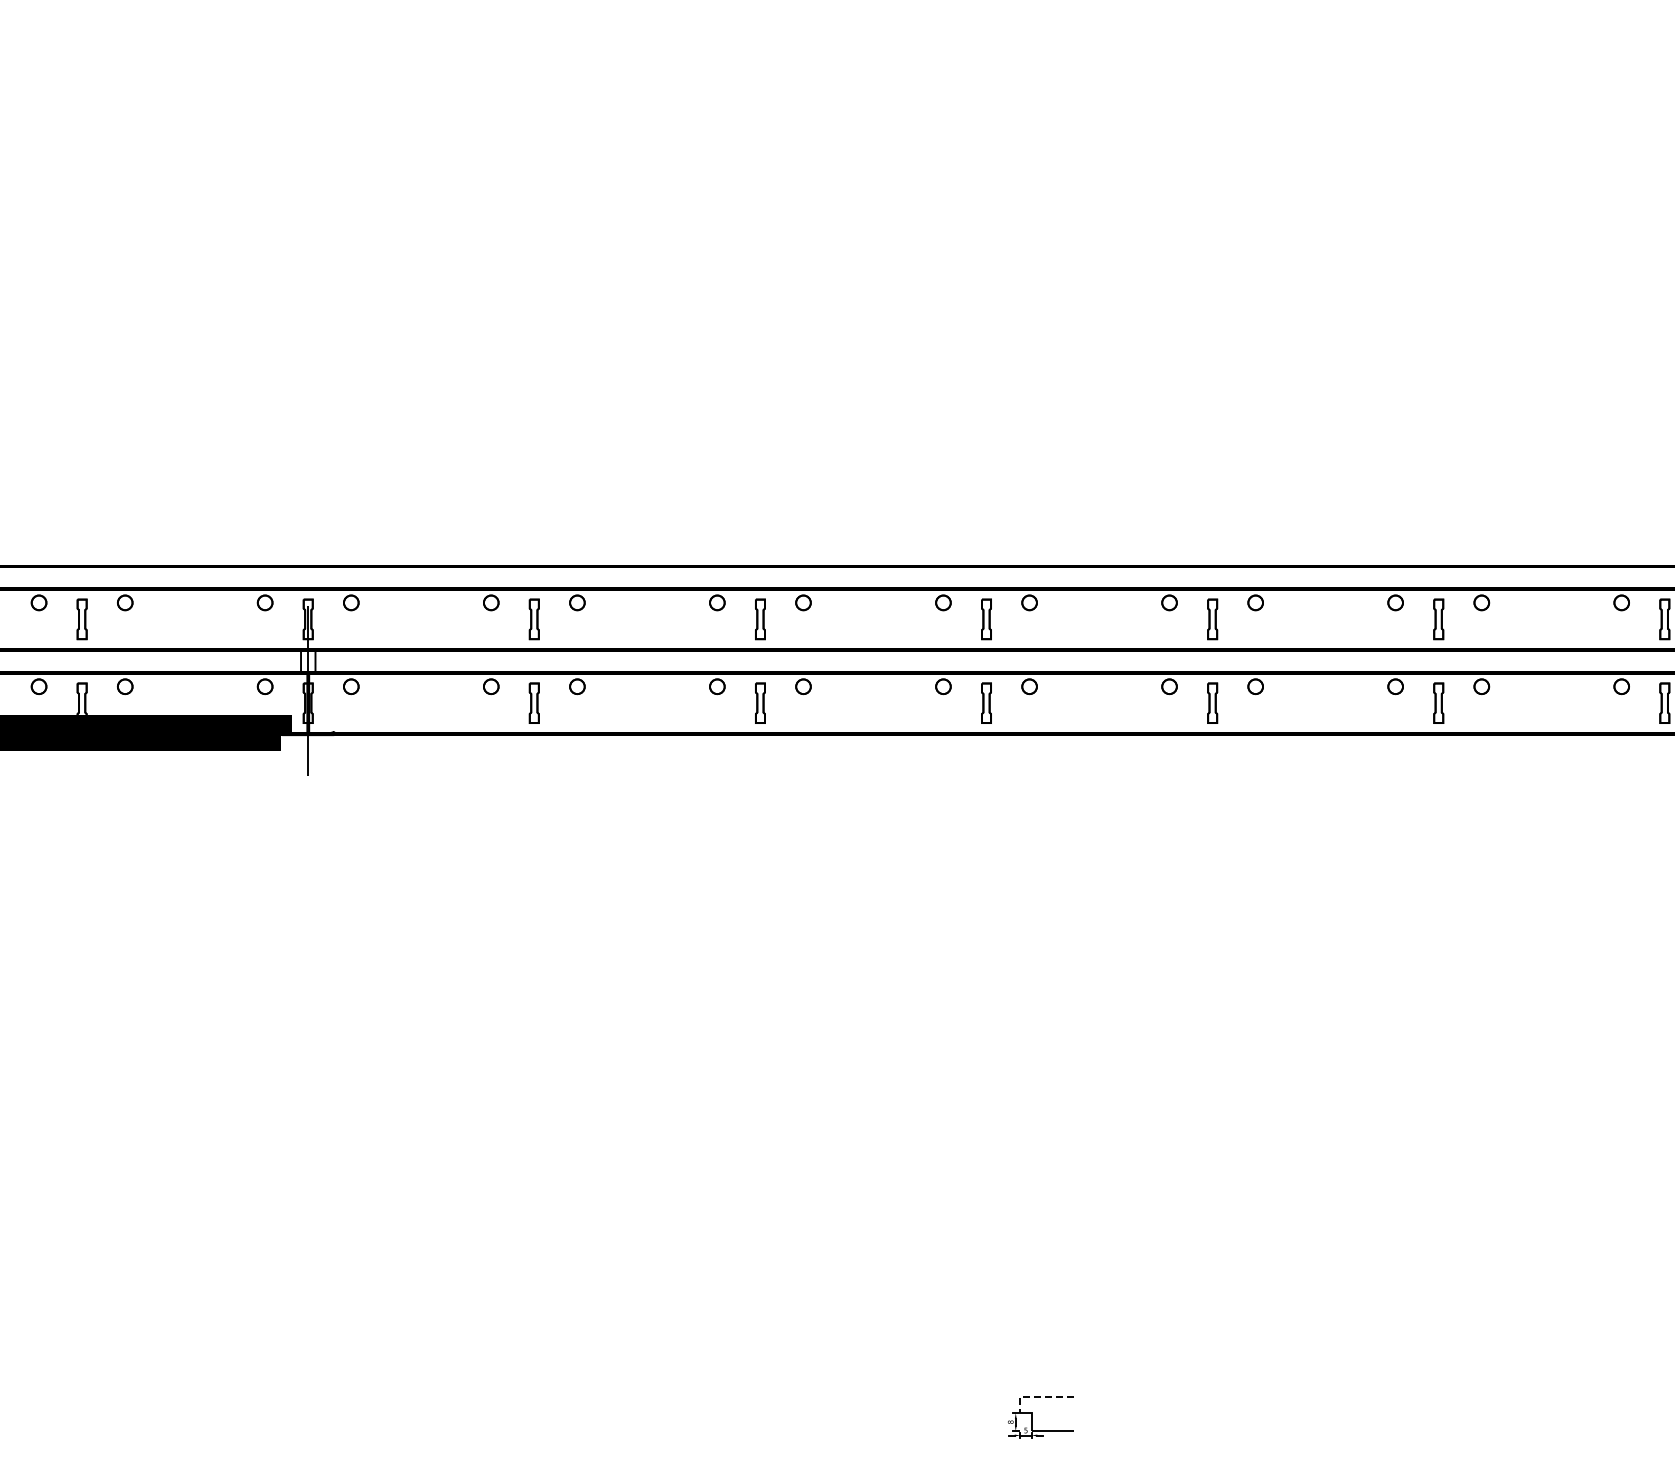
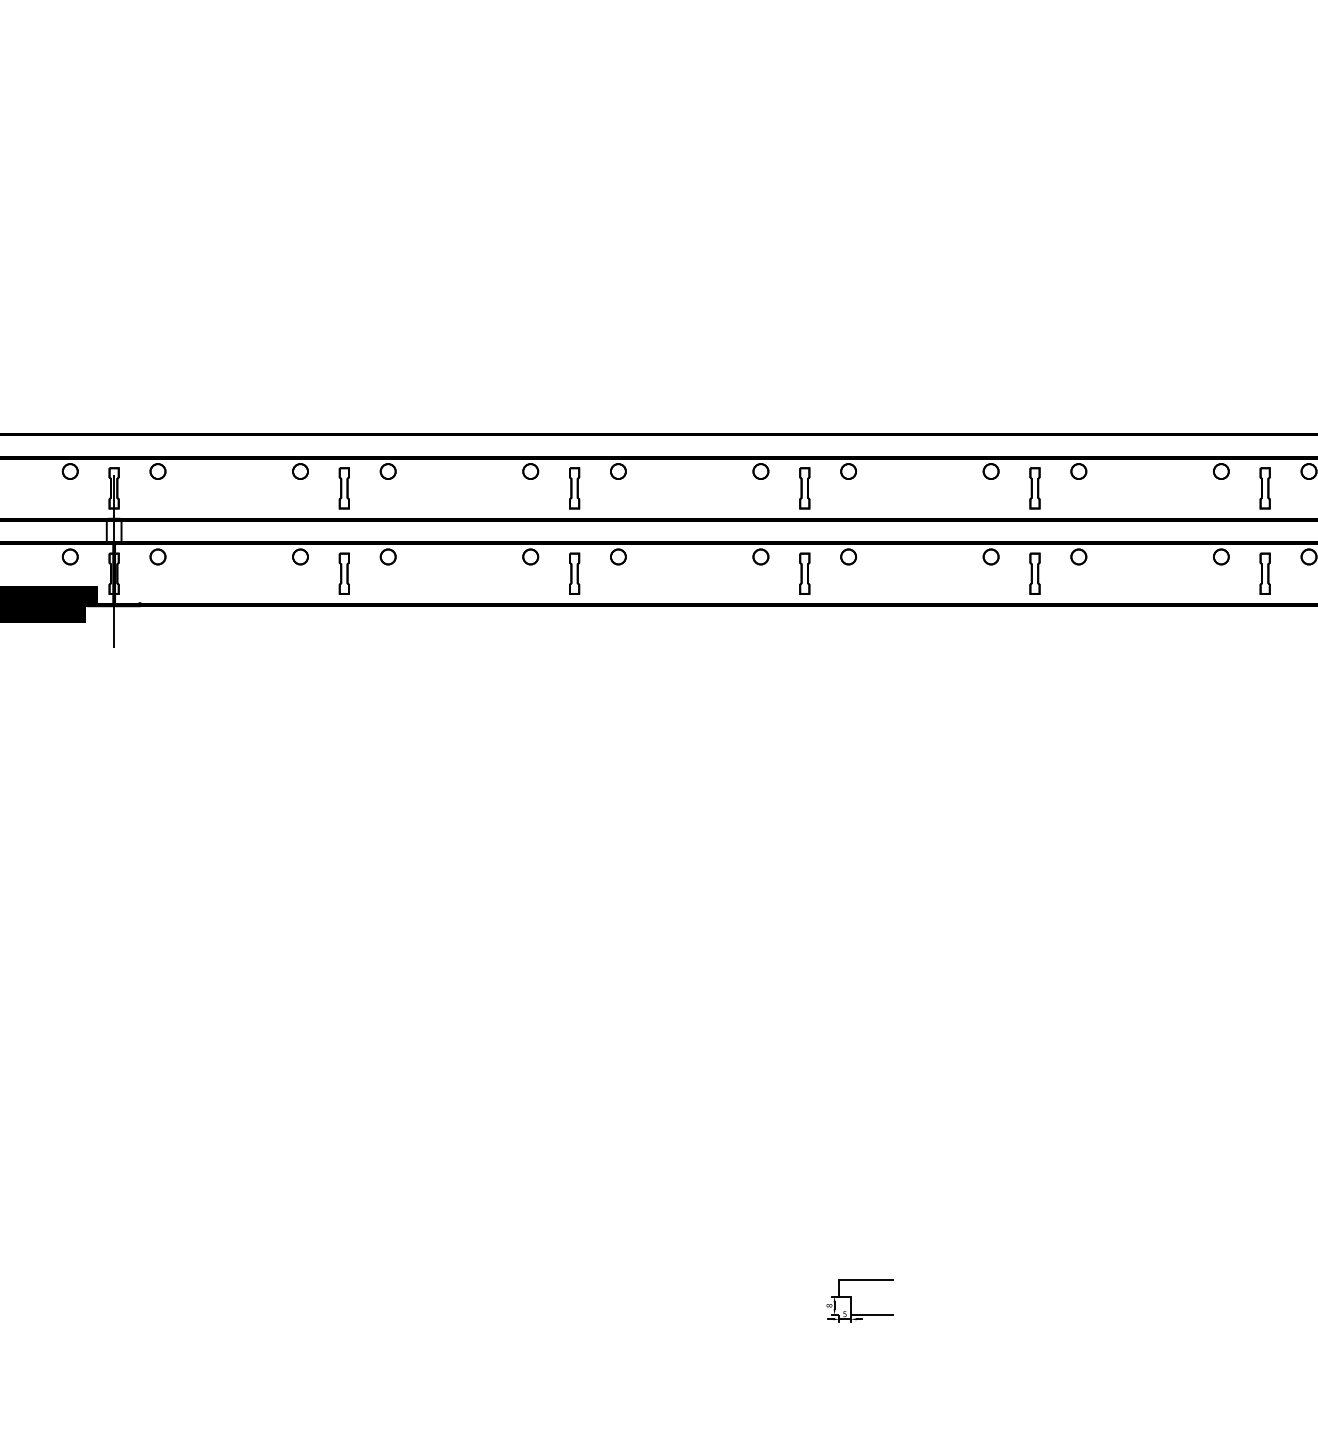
line: (1038, 1397) -> (857, 1280), dashed -> solid

